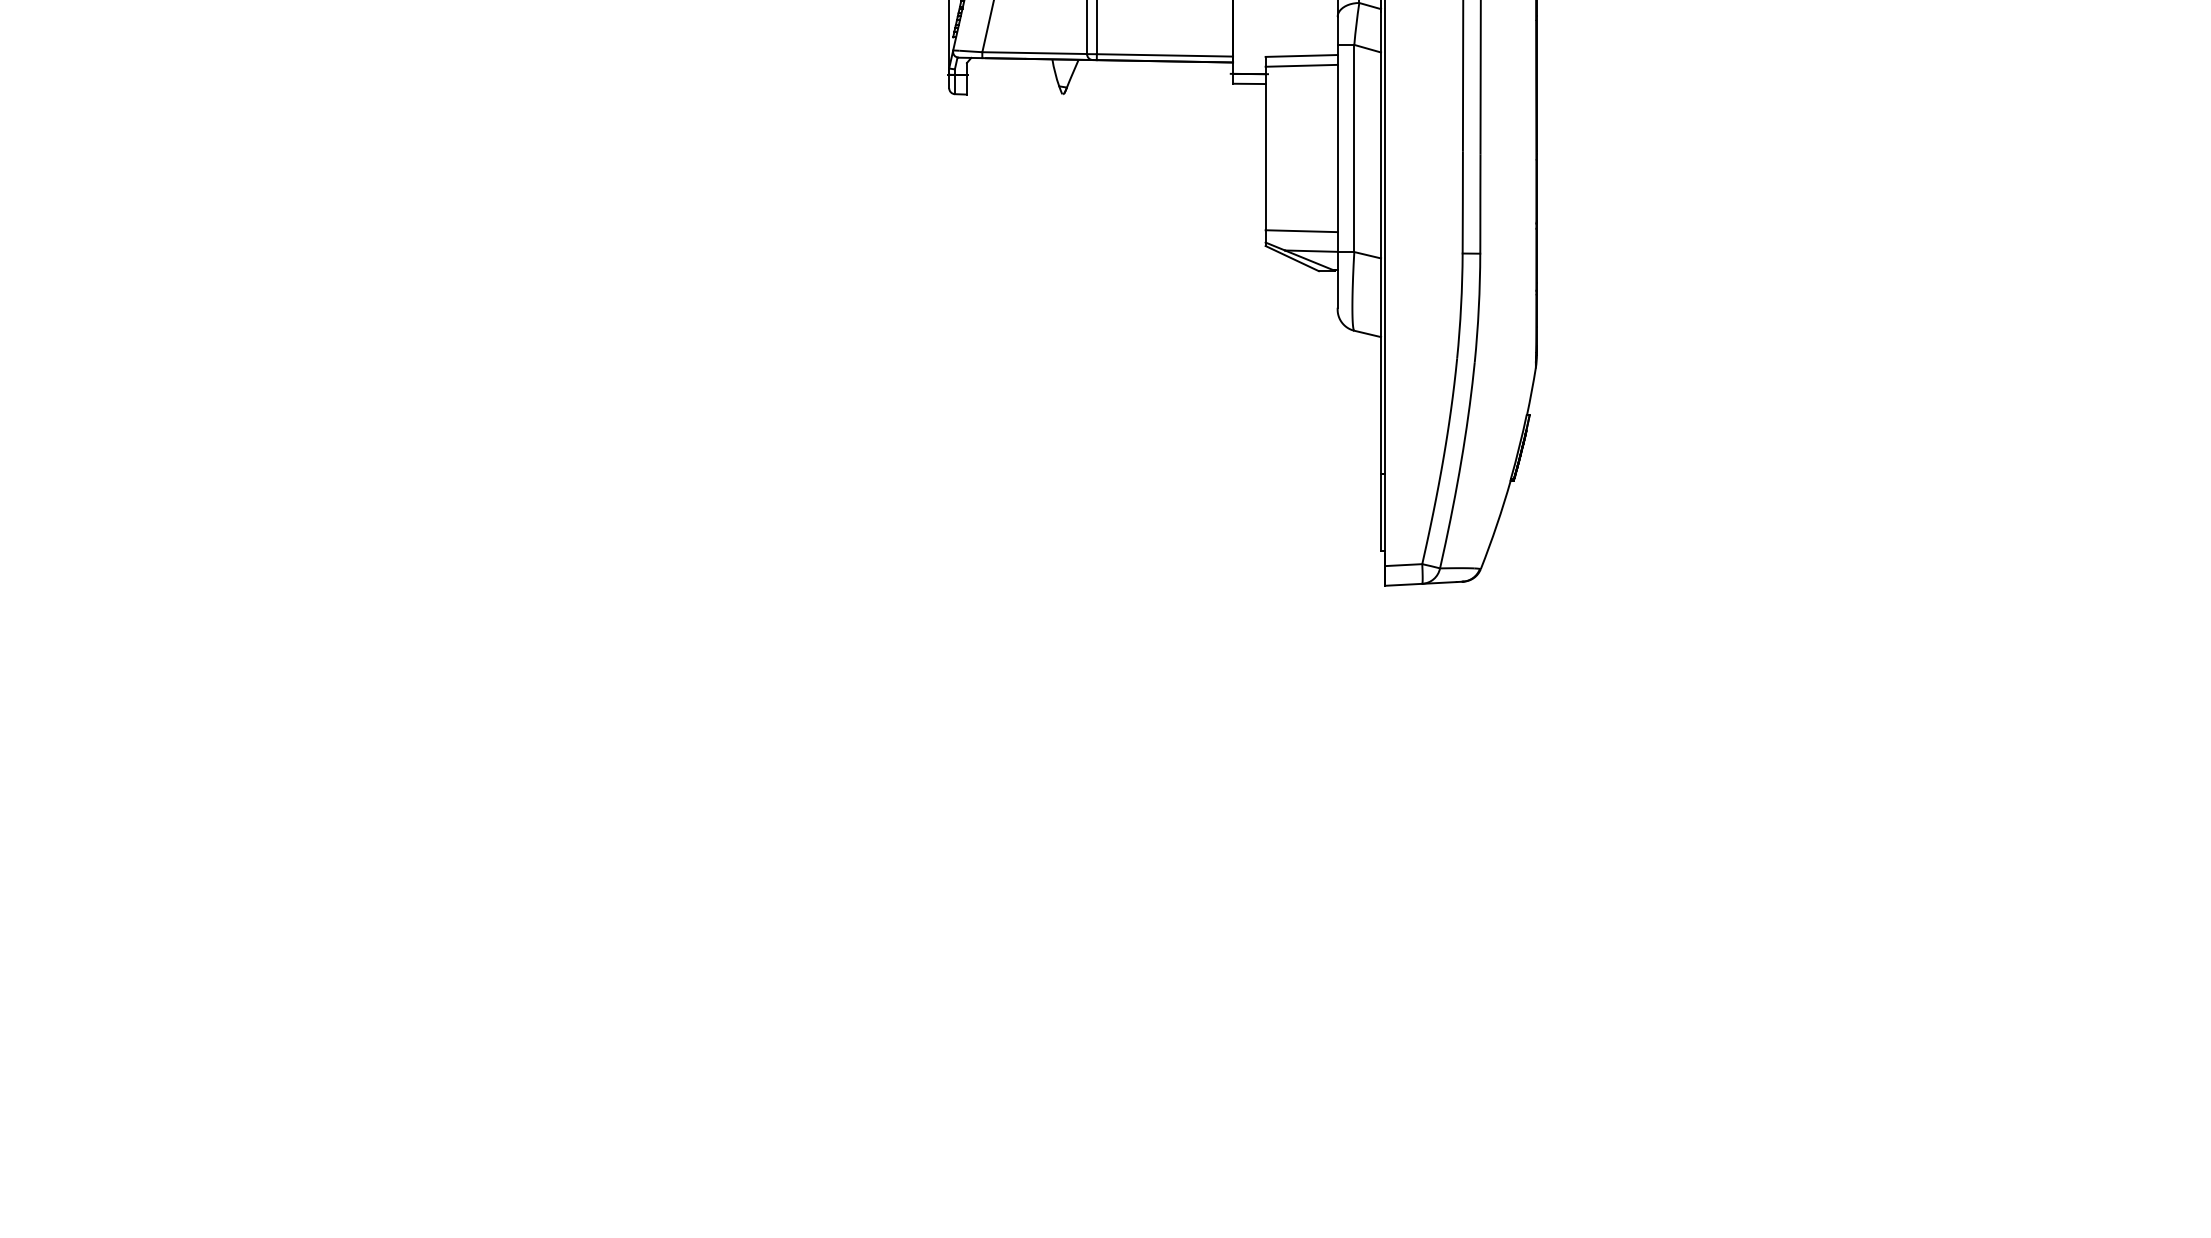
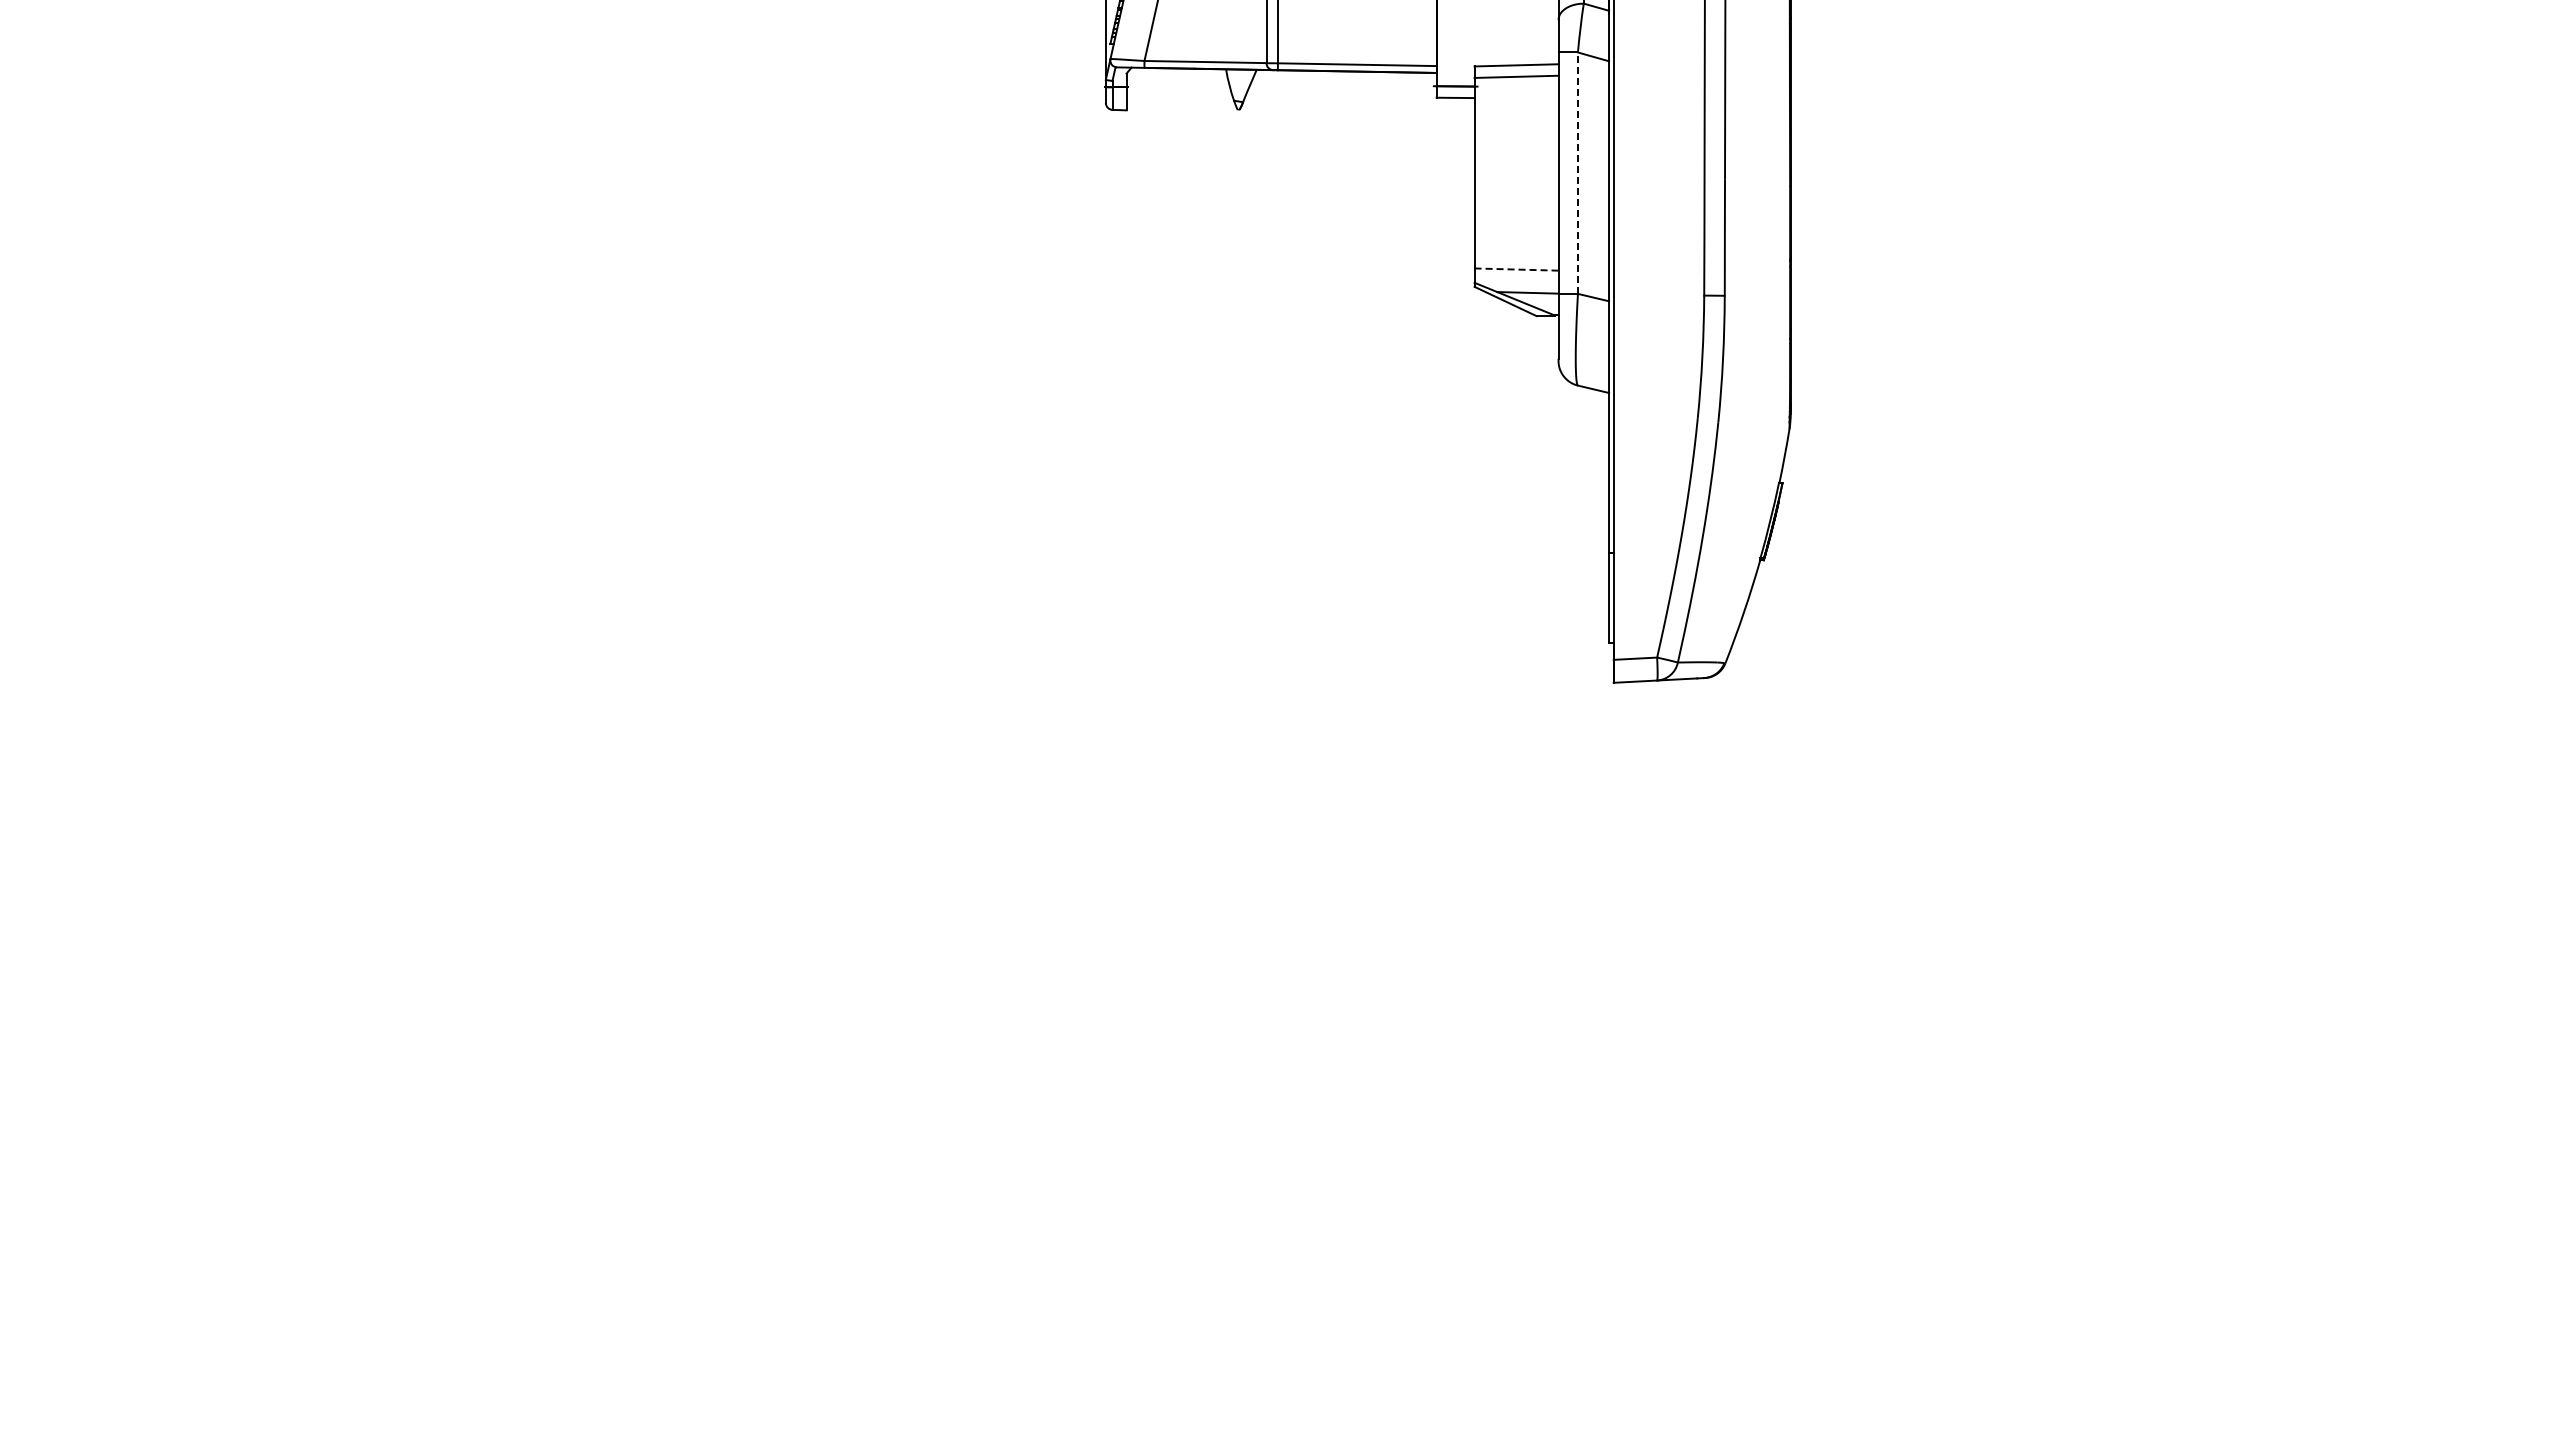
line: (1353, 148) -> (1577, 173), solid -> dashed
line: (1301, 231) -> (1516, 269), solid -> dashed

